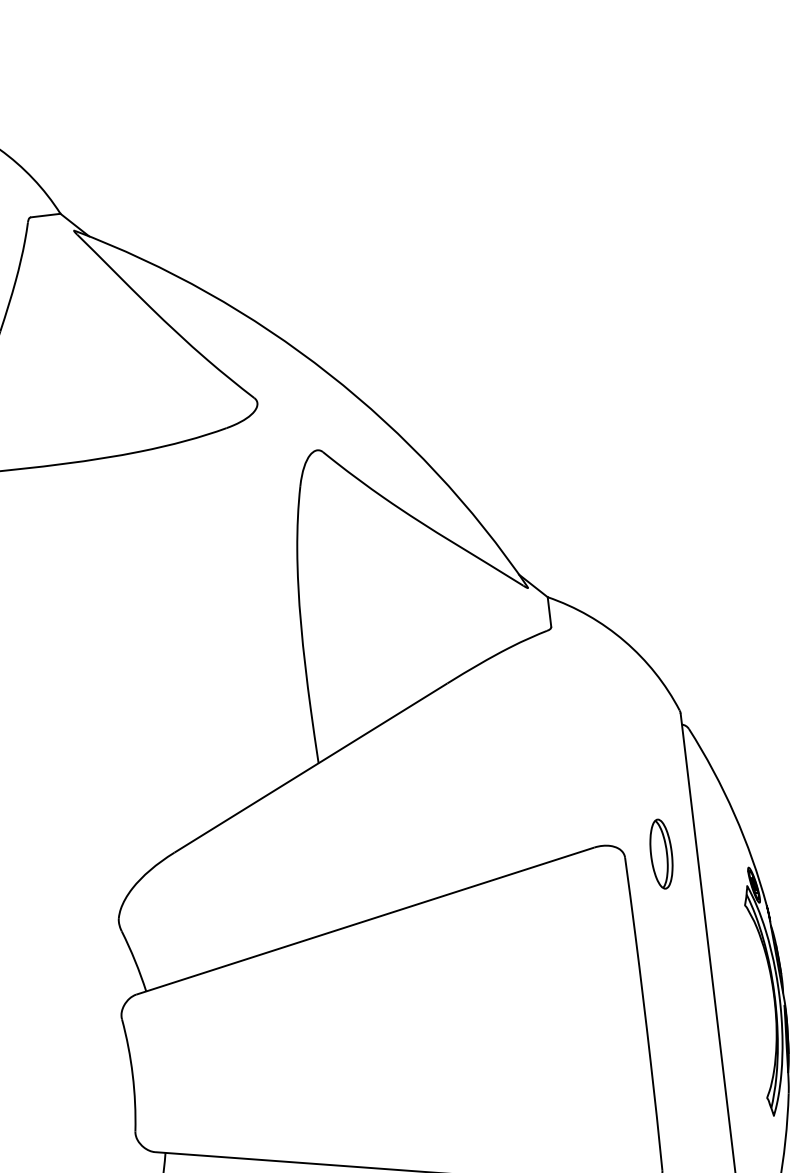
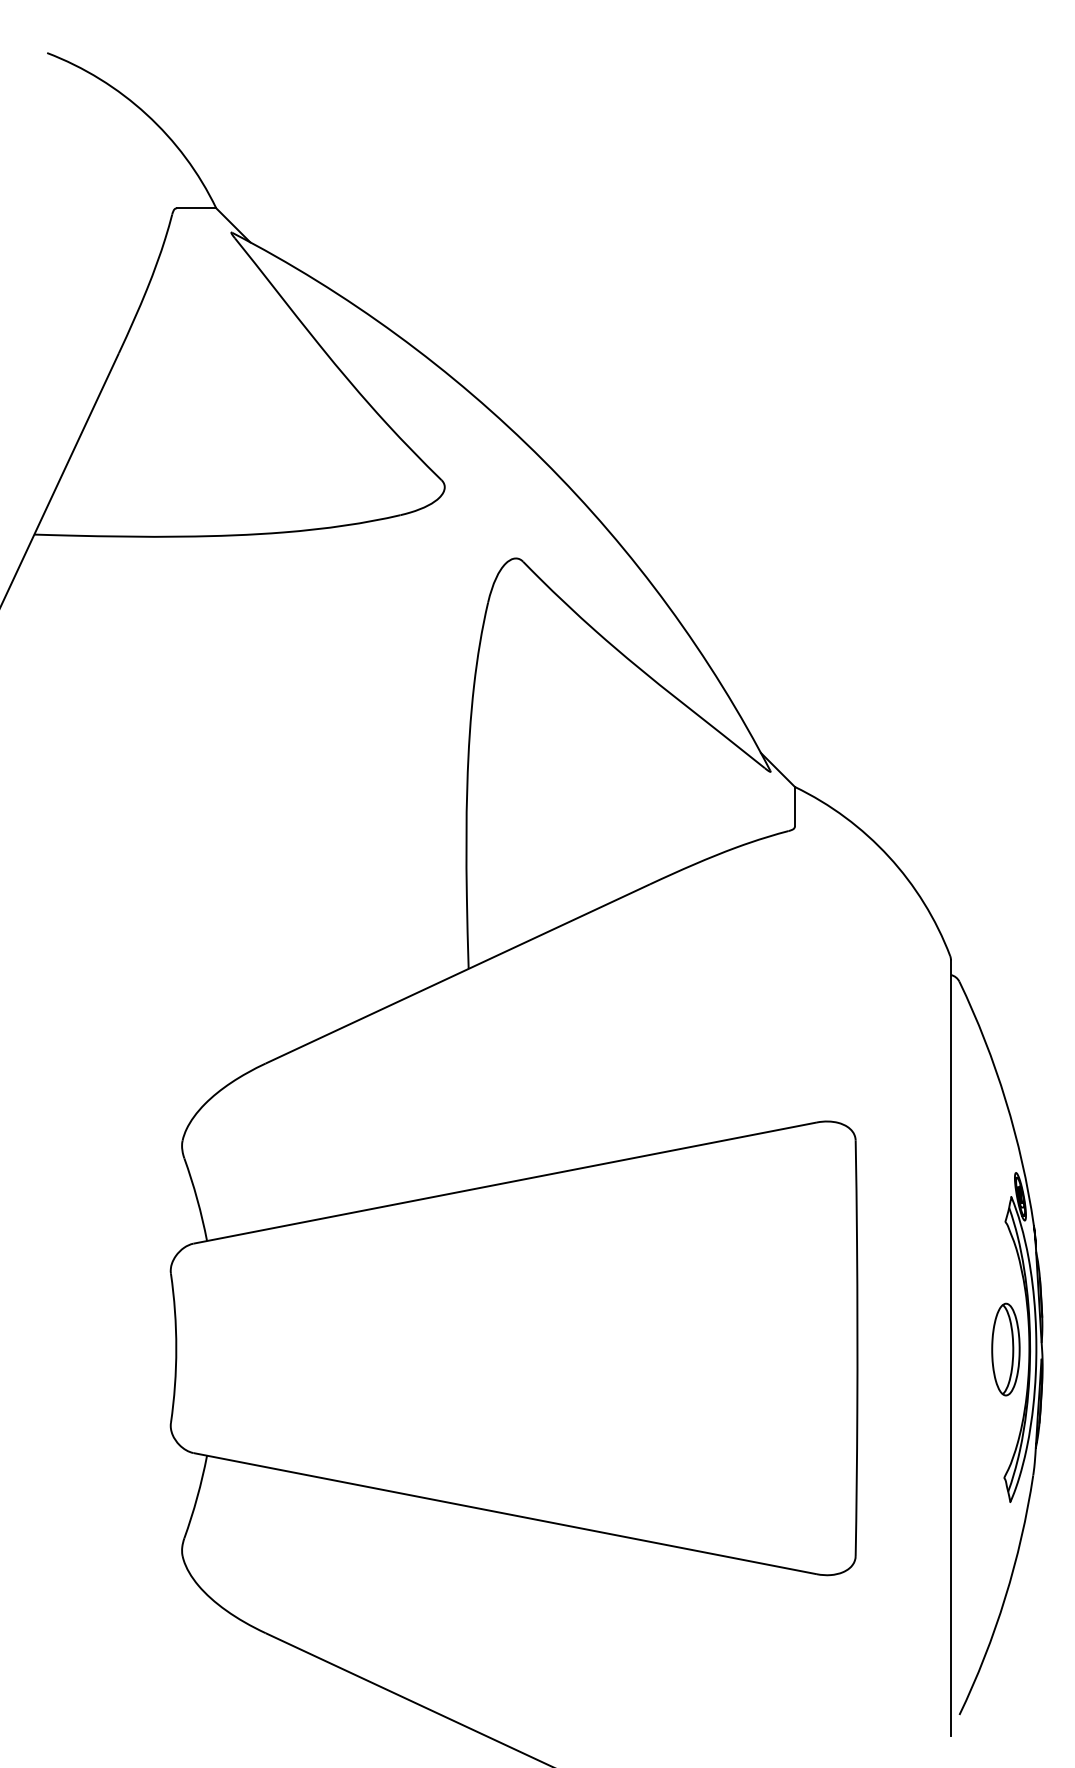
part: (661, 854) -> (1005, 1349), moved

